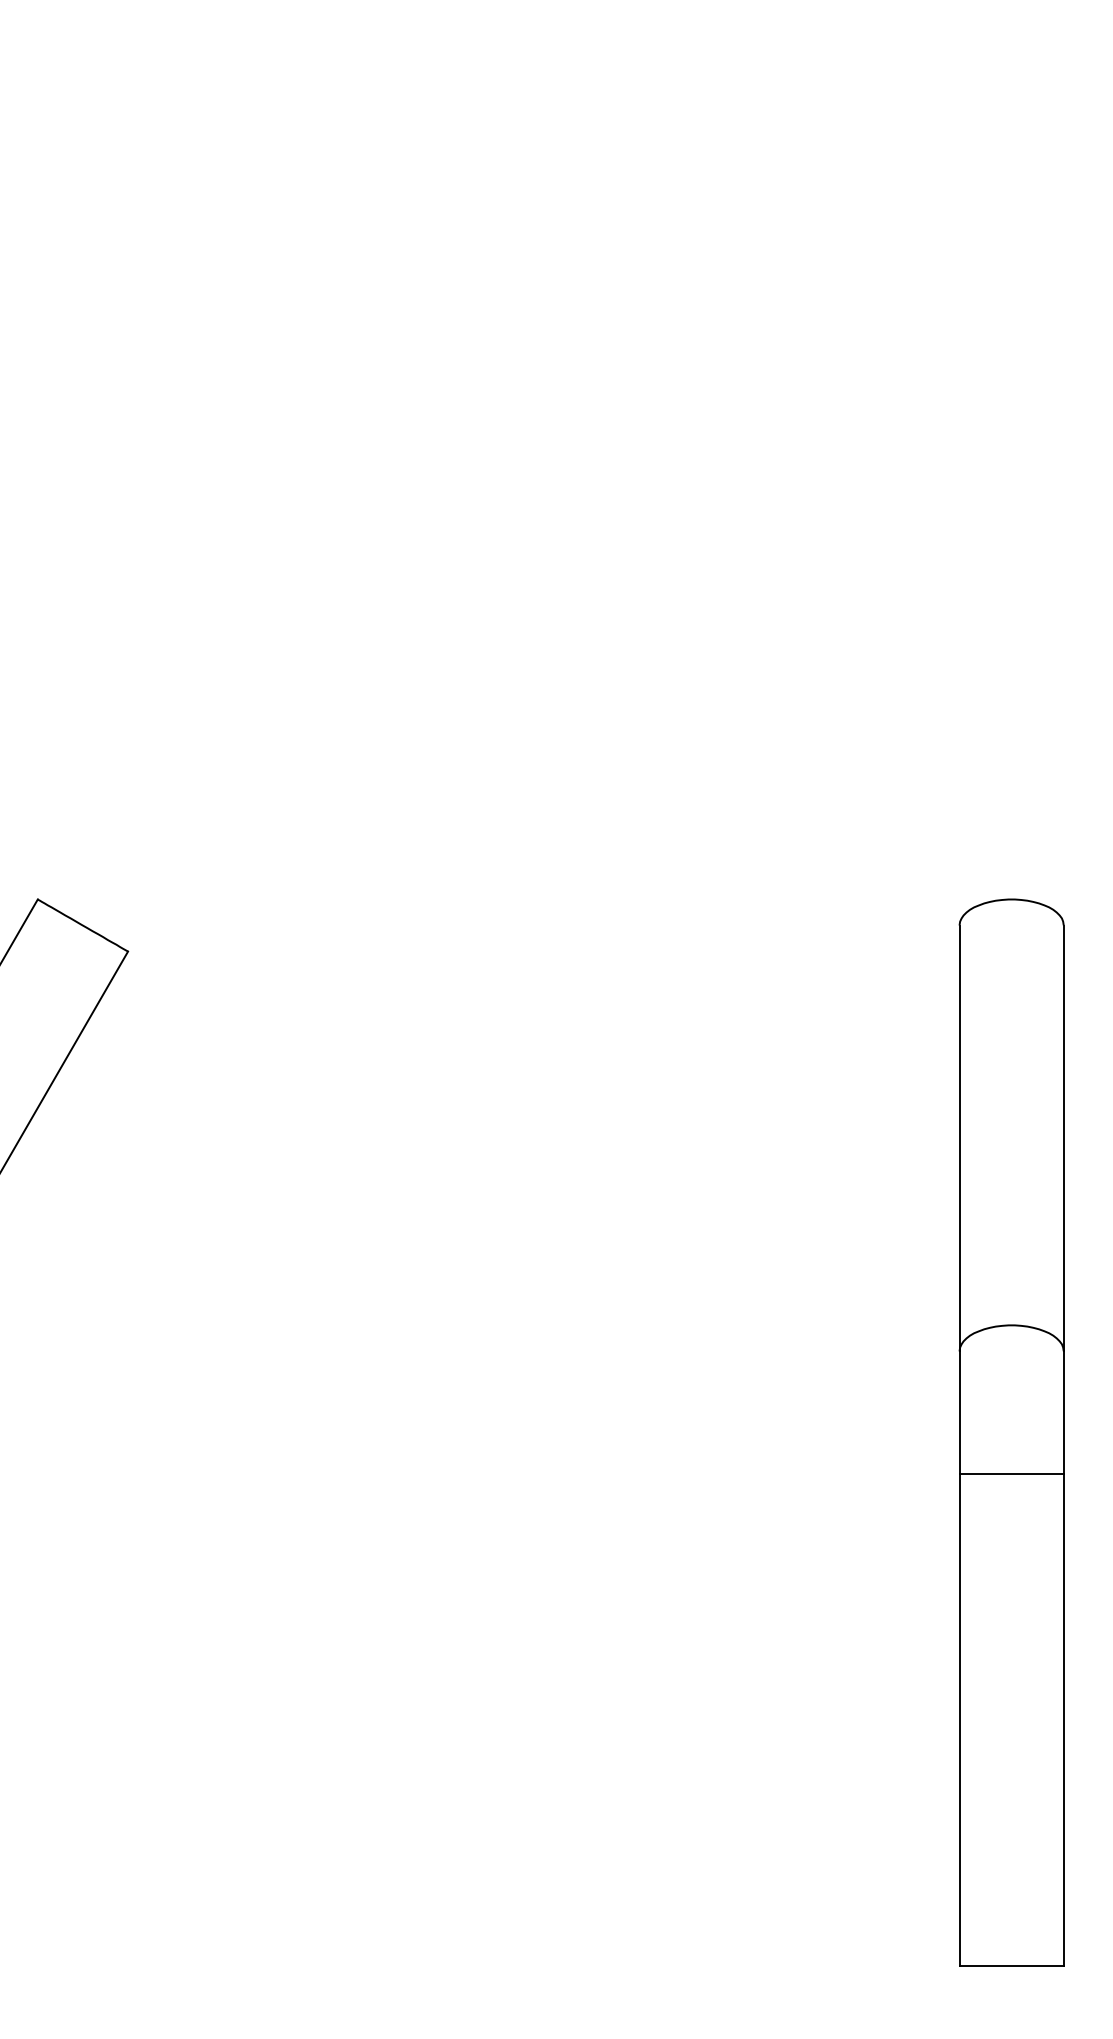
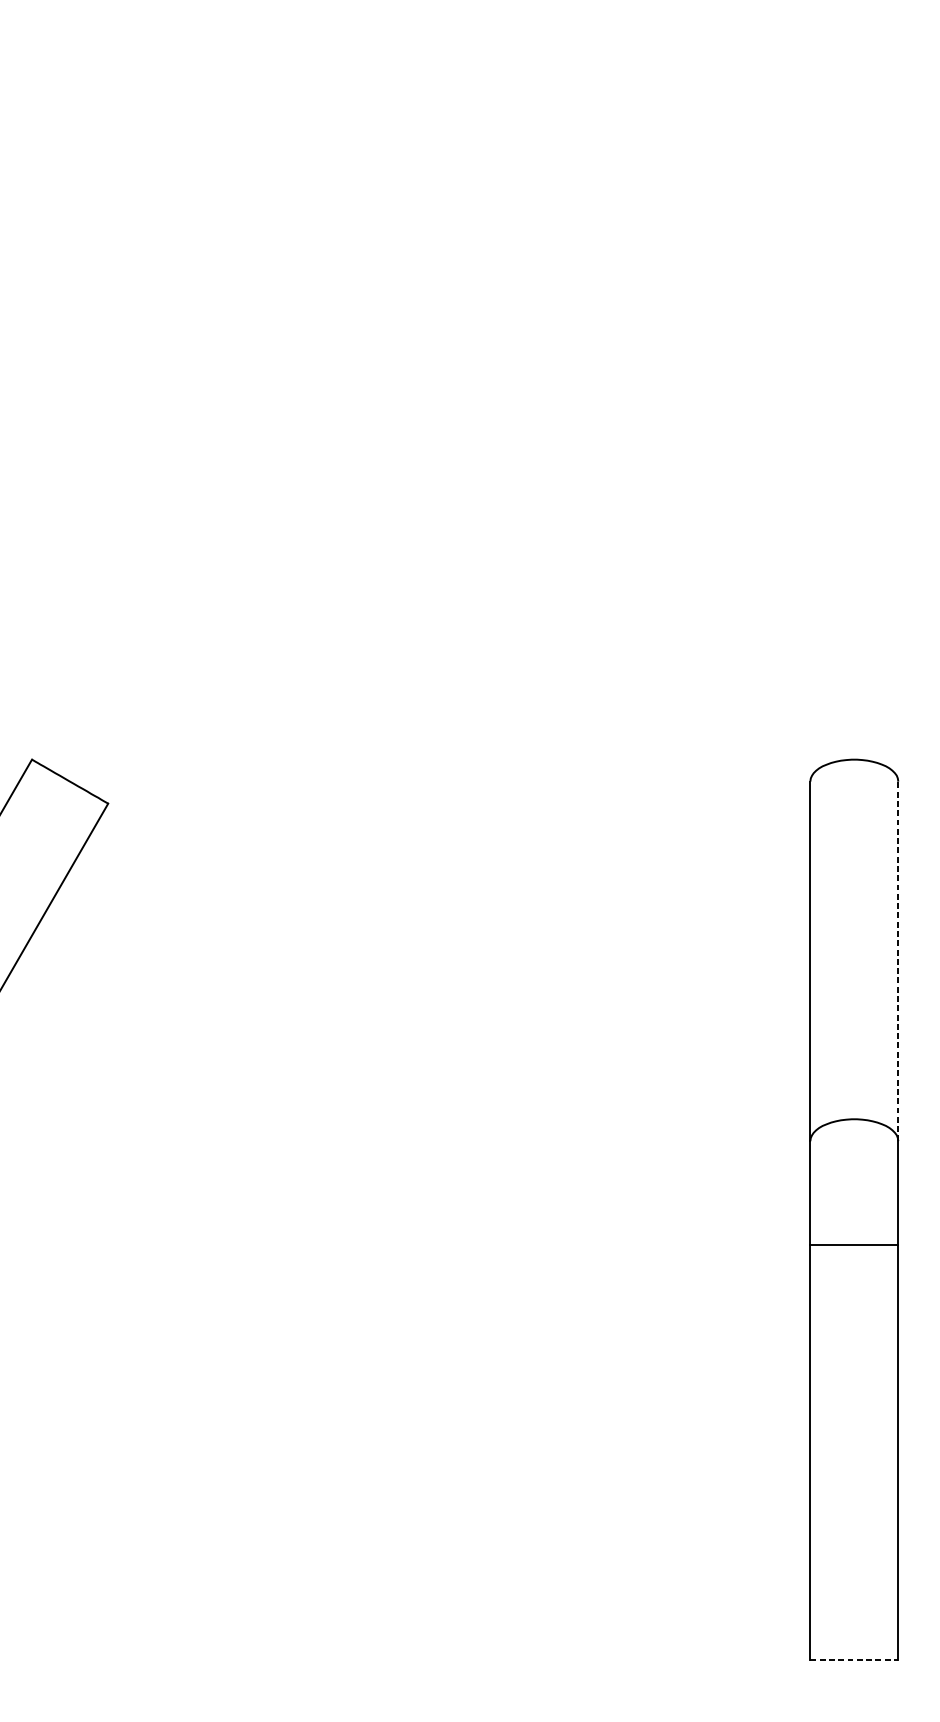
line: (1063, 1138) -> (898, 961), solid -> dashed
line: (1012, 1966) -> (855, 1660), solid -> dashed

